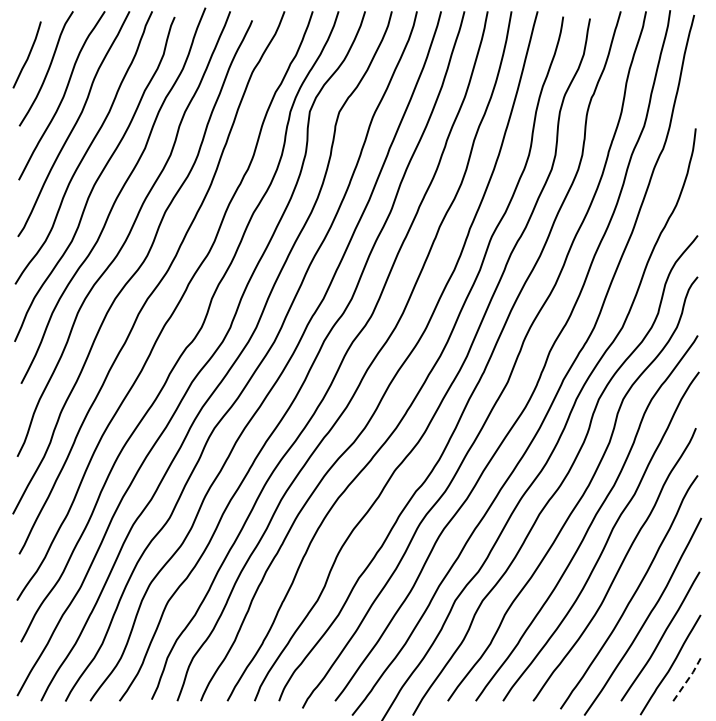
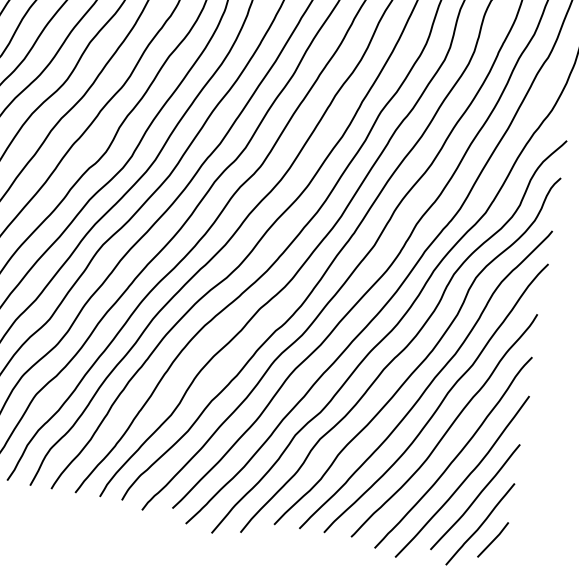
line: (688, 679) -> (494, 539), dashed -> solid

